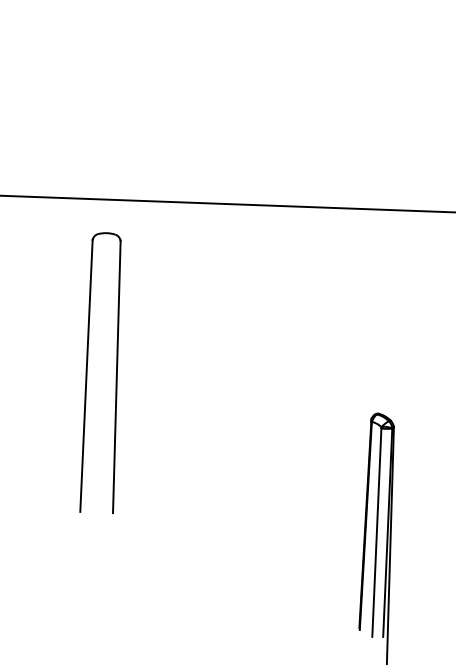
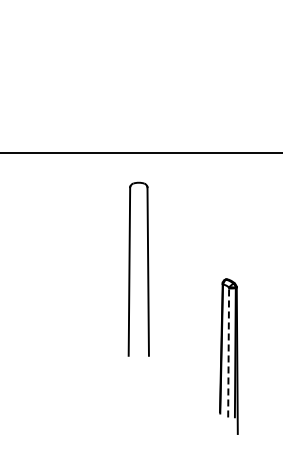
part: (88, 371) -> (130, 268), moved
line: (376, 531) -> (228, 352), solid -> dashed

